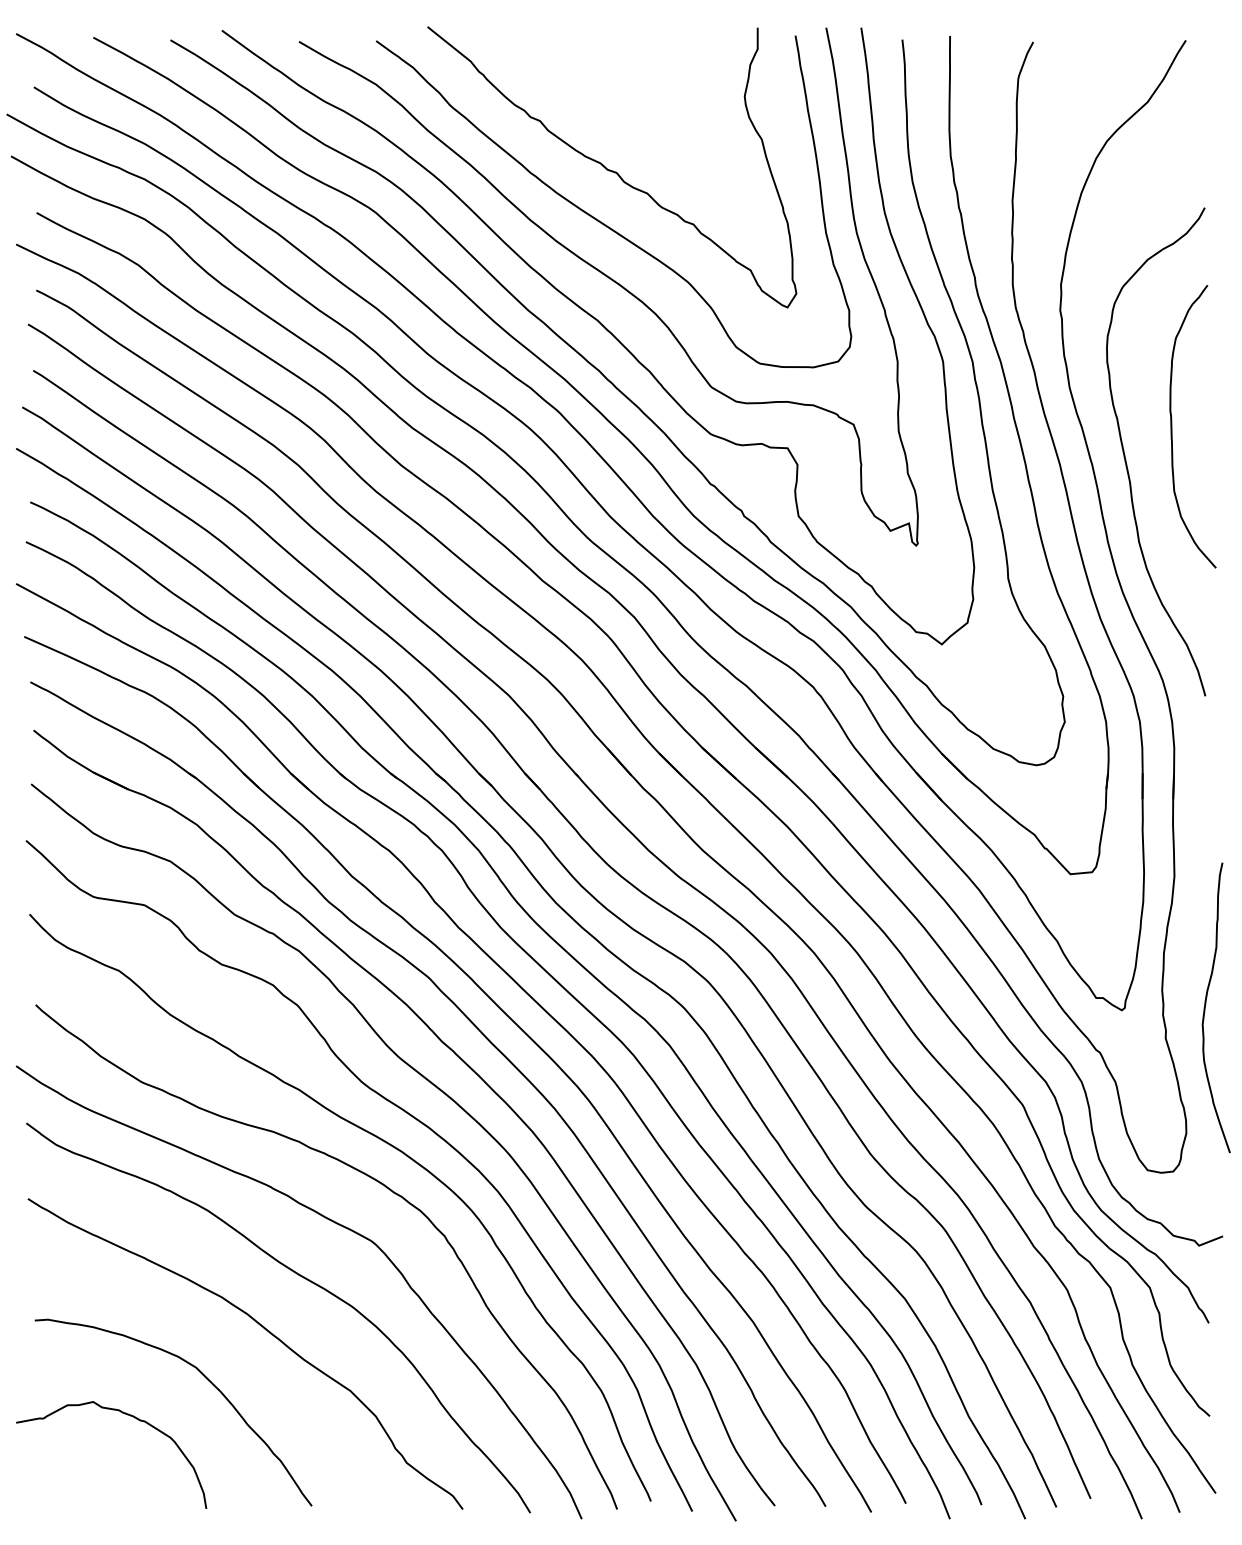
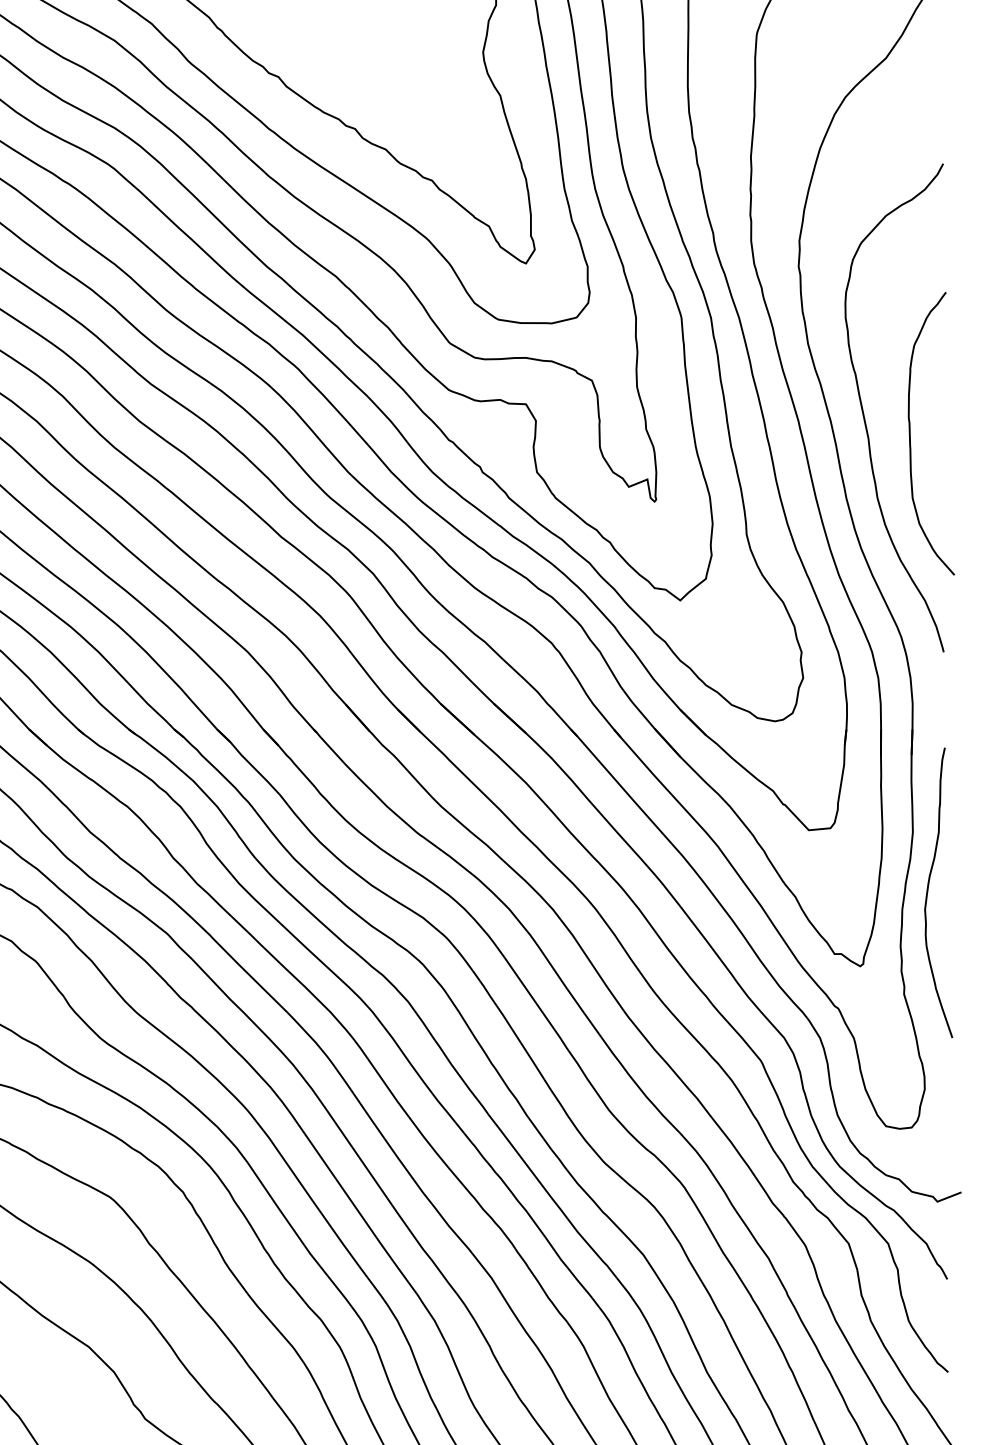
curve: (1172, 426) -> (910, 433), moved
curve: (1206, 1004) -> (928, 889), moved

